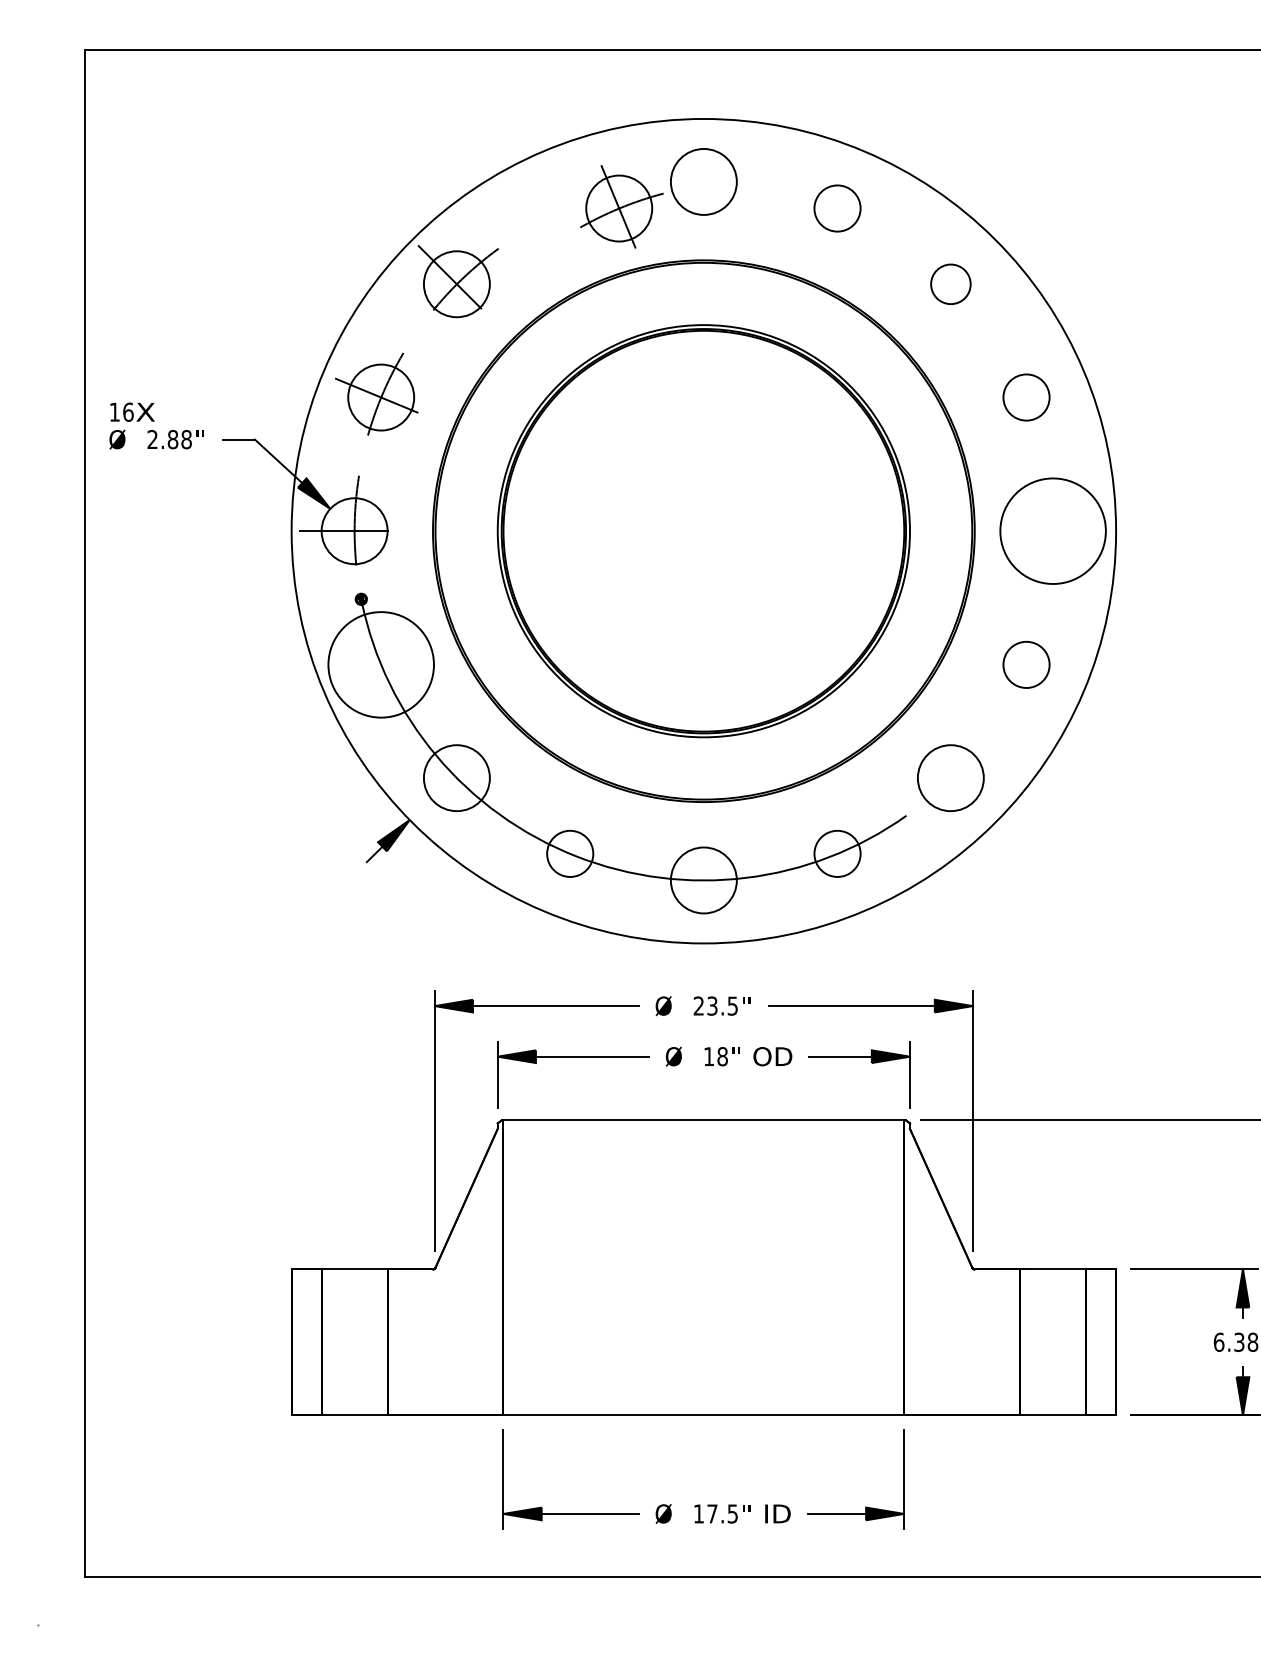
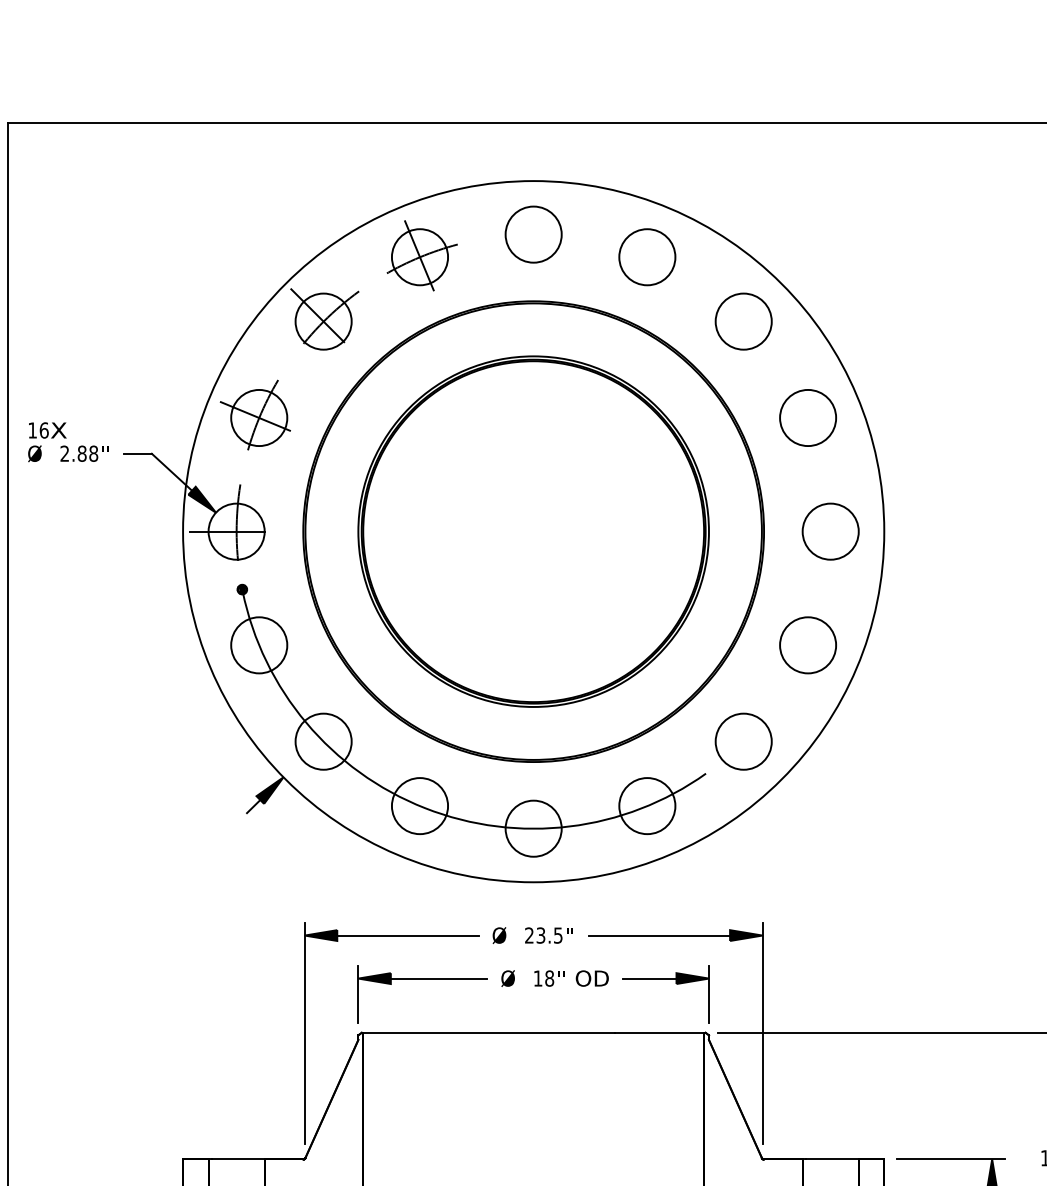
part: (621, 206) -> (421, 255), moved
circle: (837, 208) -> (647, 257), size x1.43
circle: (950, 284) -> (743, 321), size x1.67
circle: (1026, 397) -> (808, 417), size x1.43
circle: (1053, 531) -> (831, 531), size x0.62
circle: (381, 664) -> (259, 645), size x0.62
circle: (1026, 664) -> (808, 645), size x1.43
circle: (570, 853) -> (420, 805), size x1.43
circle: (837, 853) -> (647, 805), size x1.43

